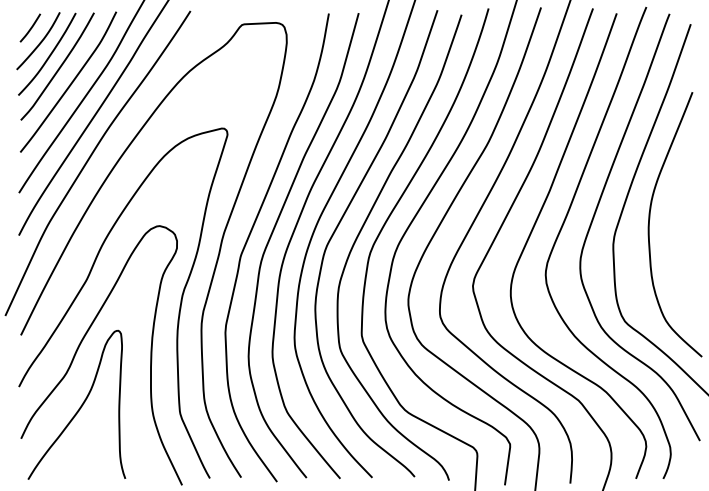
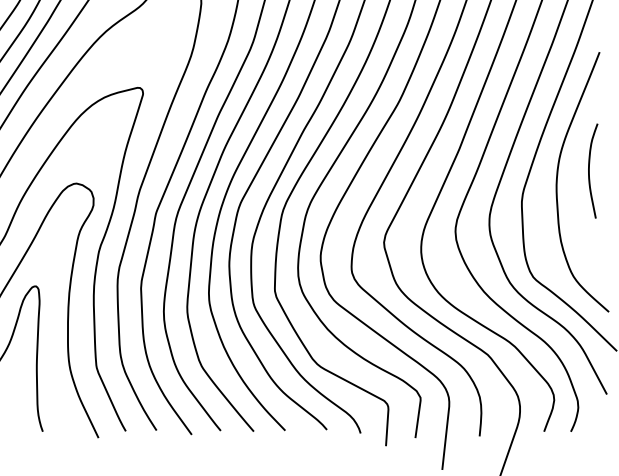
curve: (682, 213) -> (589, 171), added

